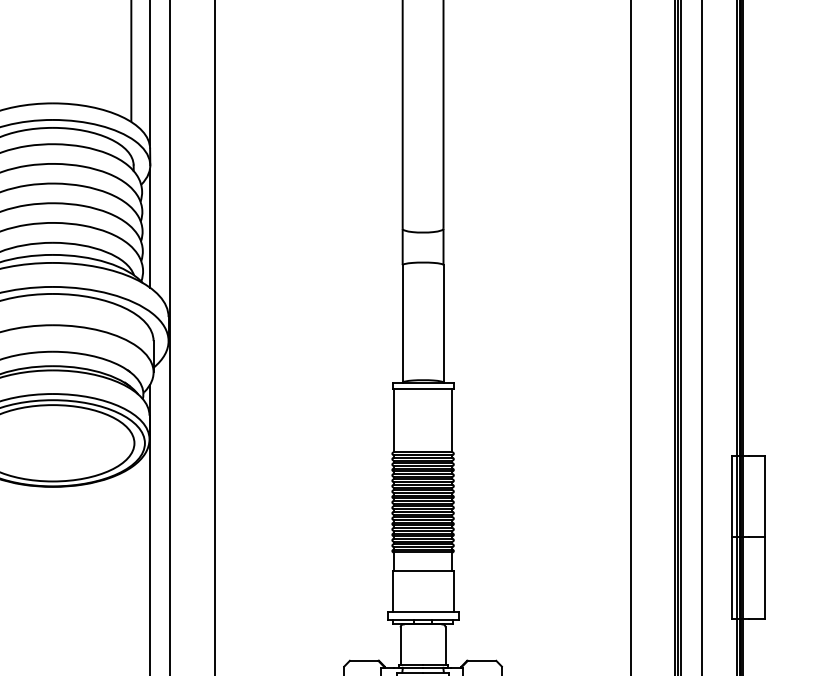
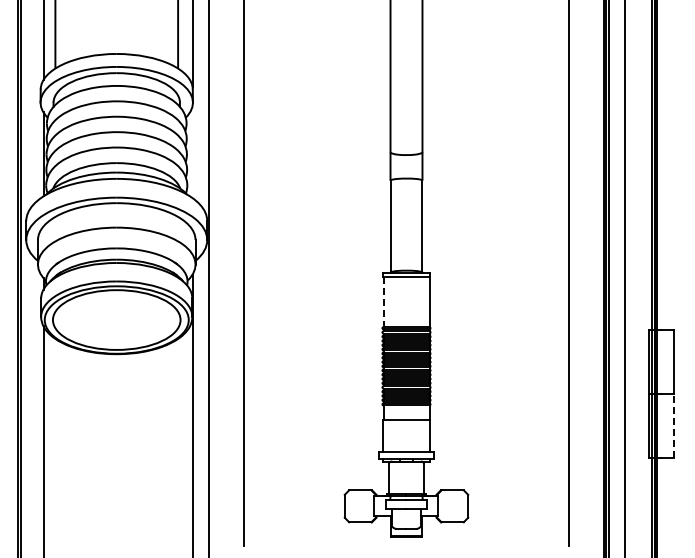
line: (149, 229) -> (192, 152), removed
line: (393, 420) -> (383, 302), solid -> dashed
line: (765, 578) -> (674, 425), solid -> dashed

